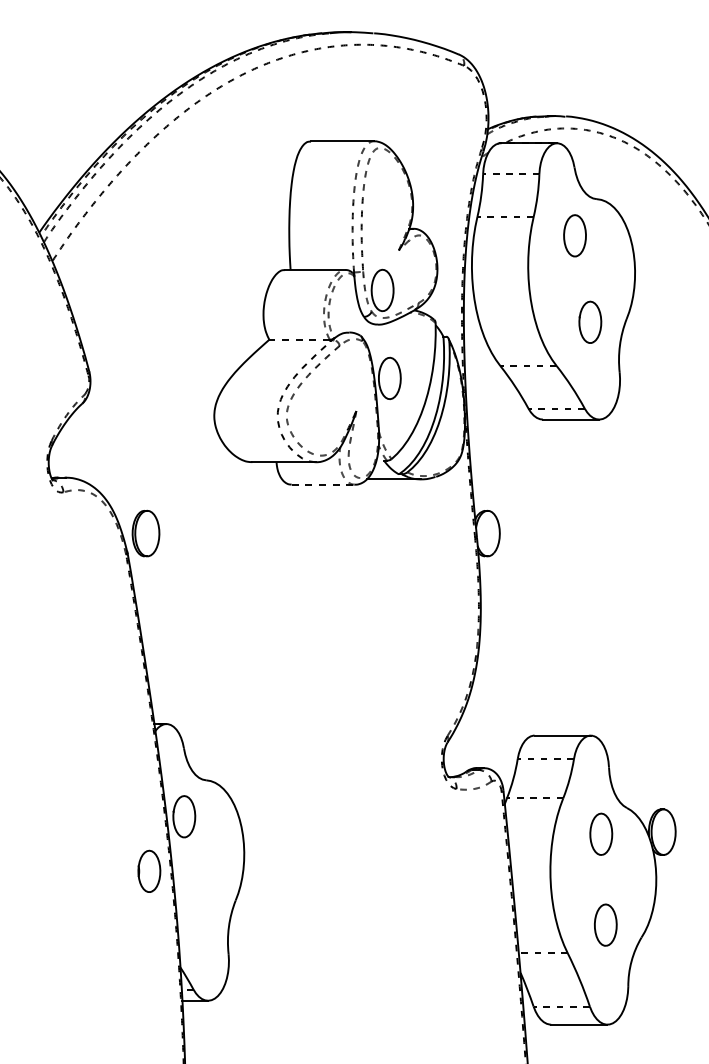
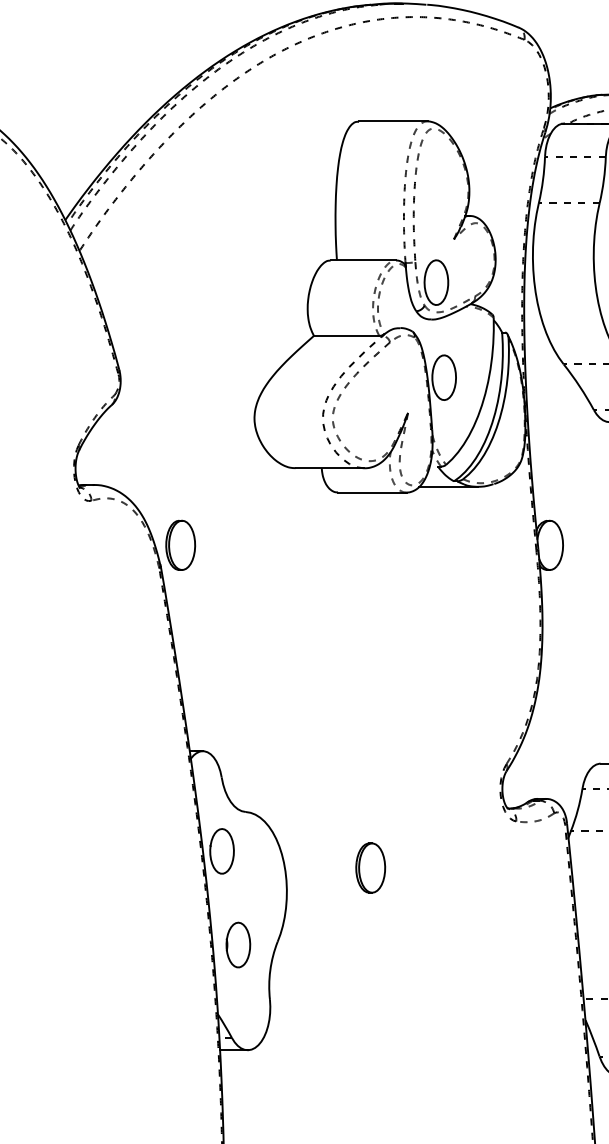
line: (299, 339) -> (346, 335), dashed -> solid
line: (323, 484) -> (372, 492), dashed -> solid
part: (321, 831) -> (370, 867), added
part: (149, 870) -> (238, 944), moved

